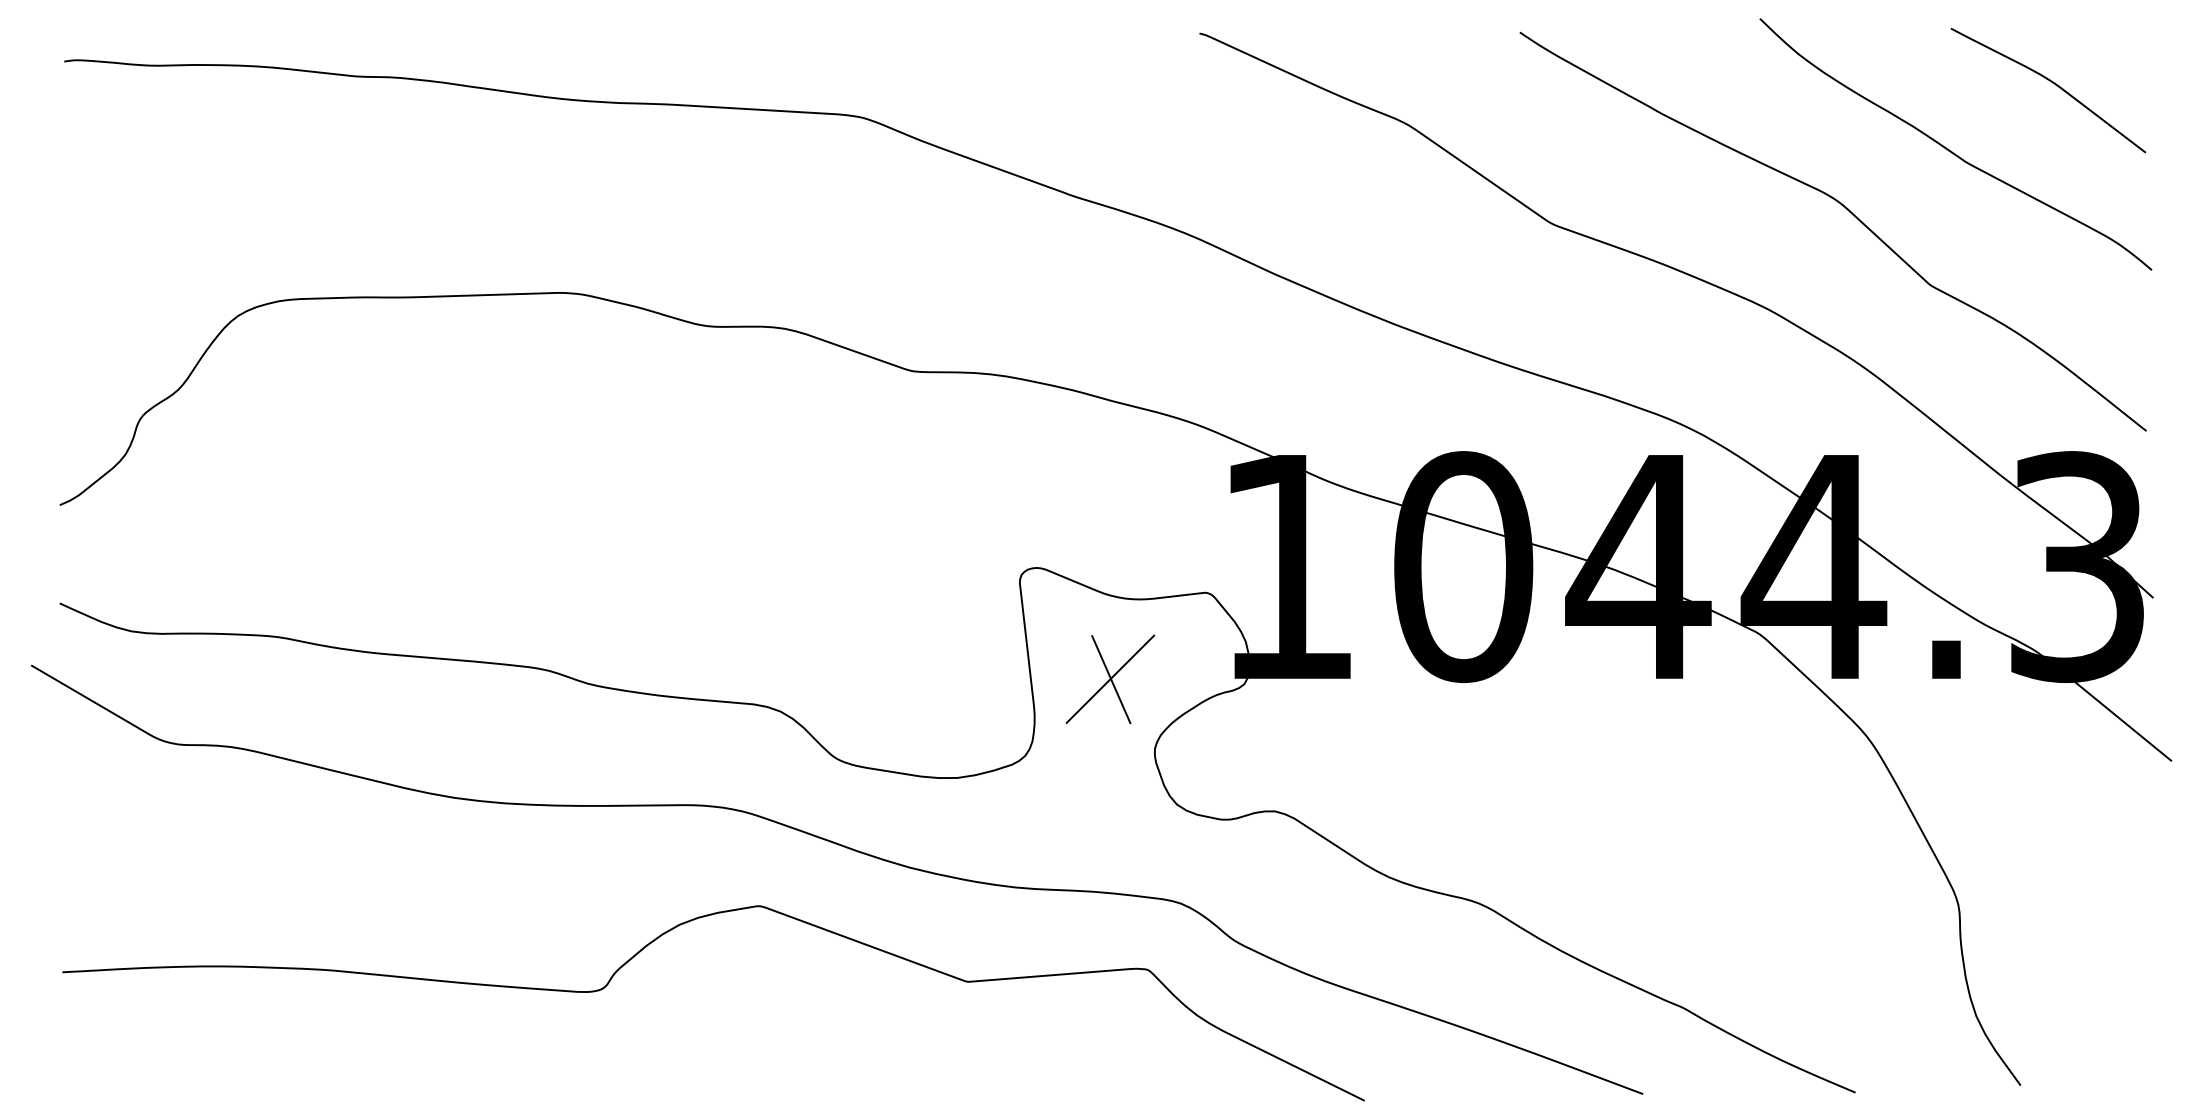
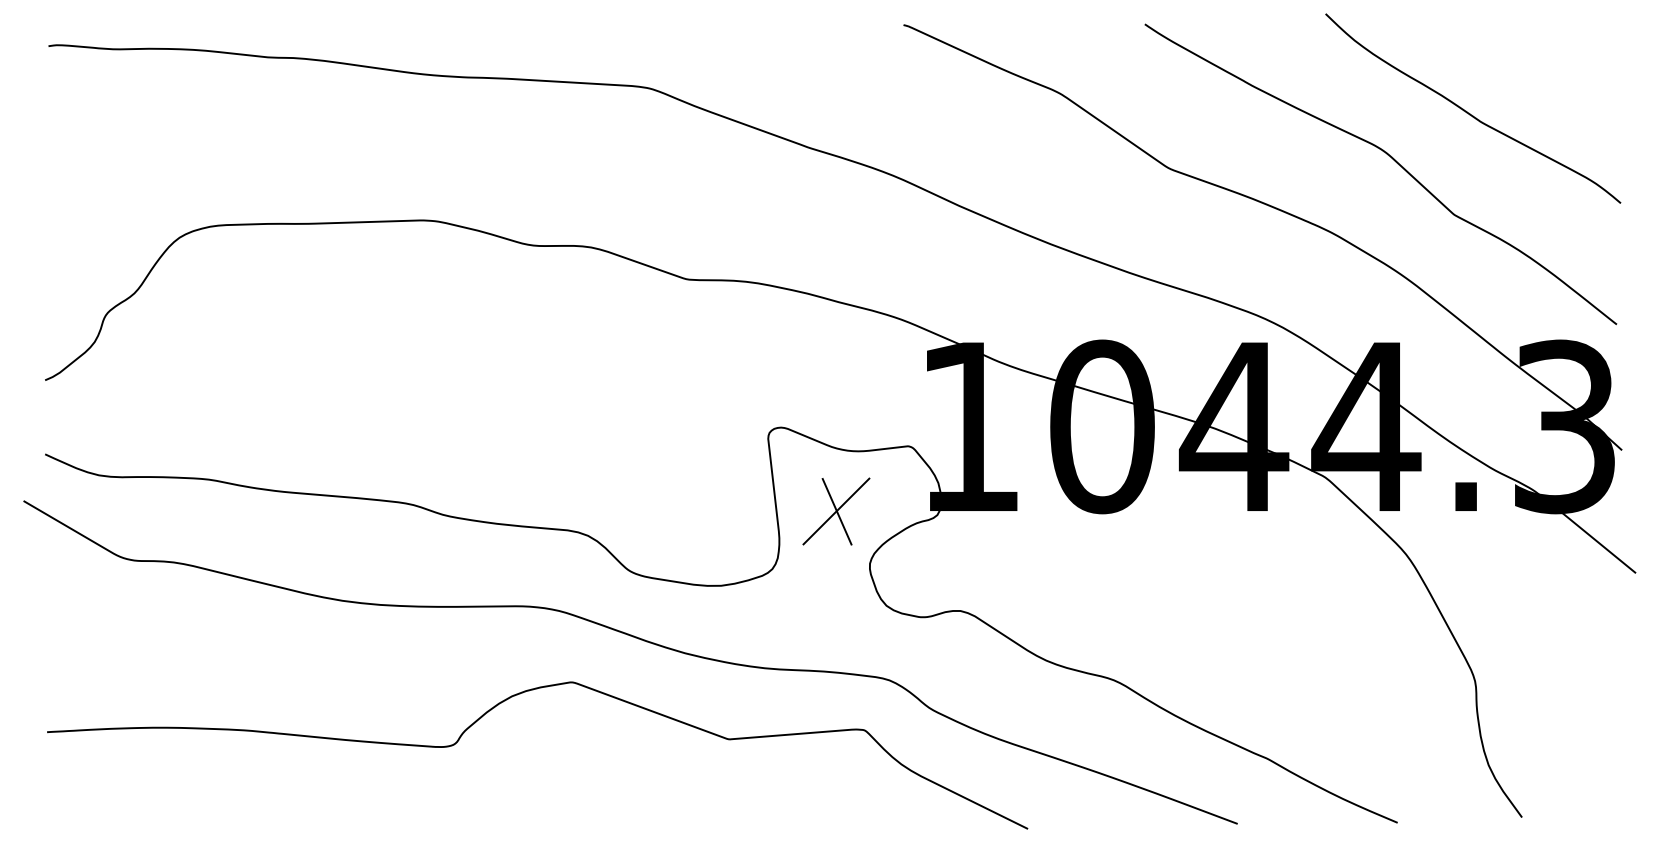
curve: (2052, 83) -> (1546, 62), removed

